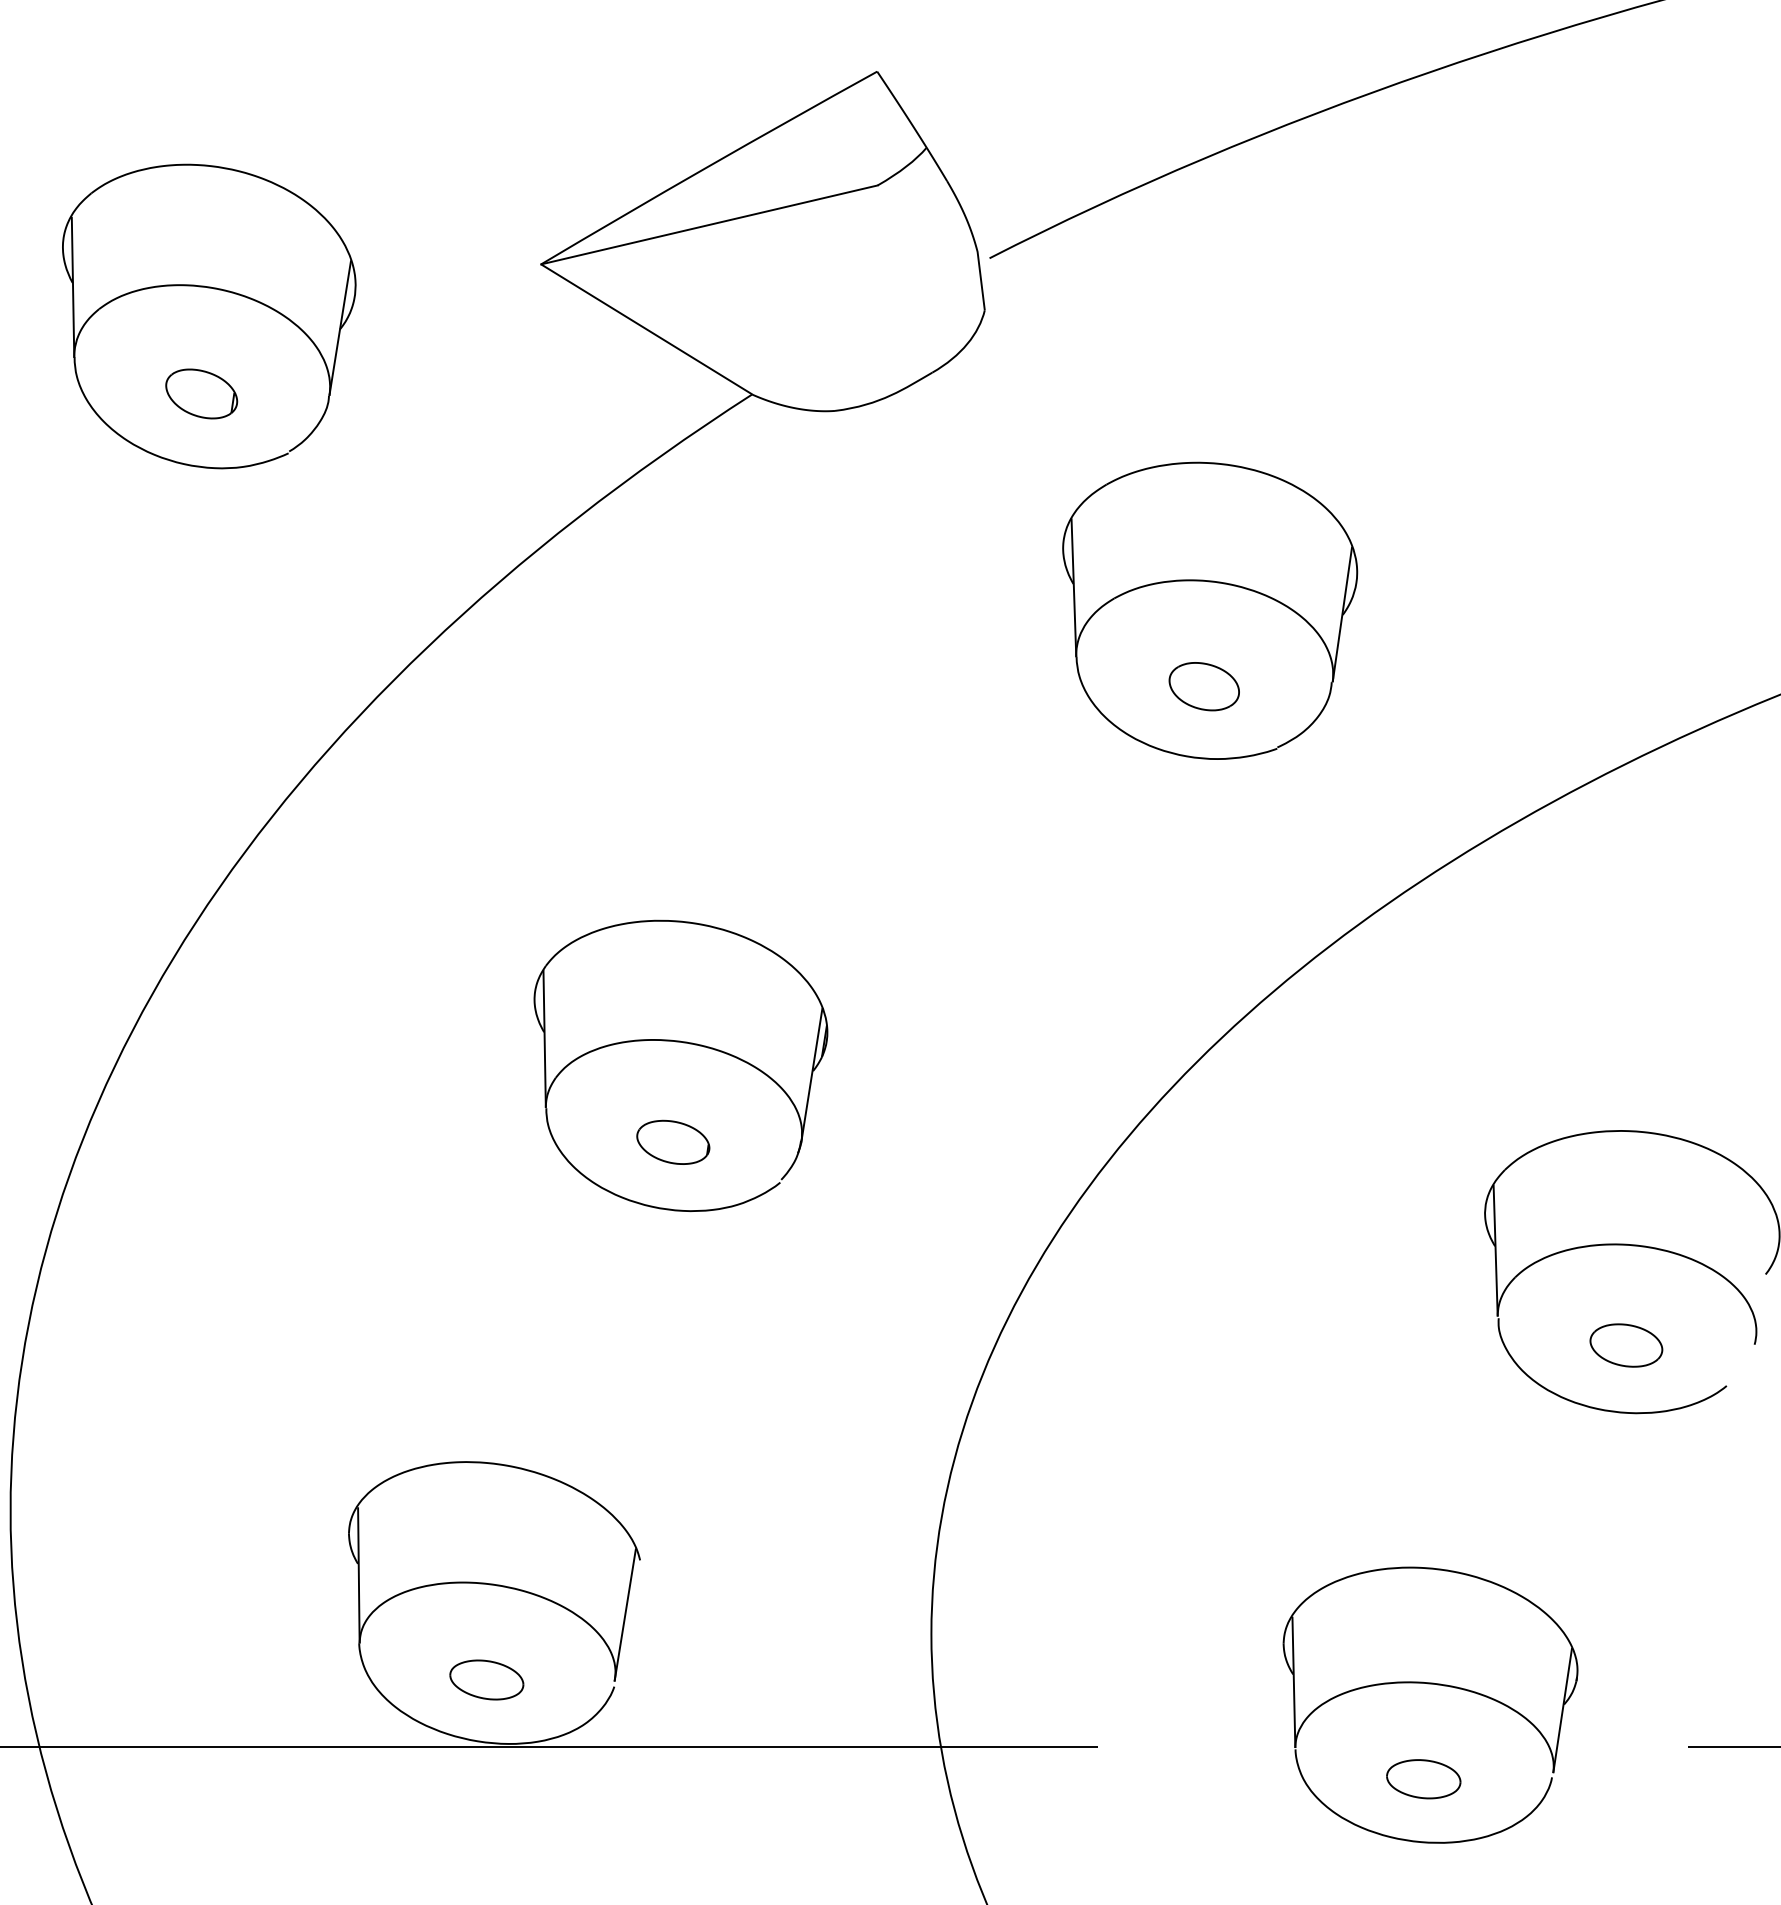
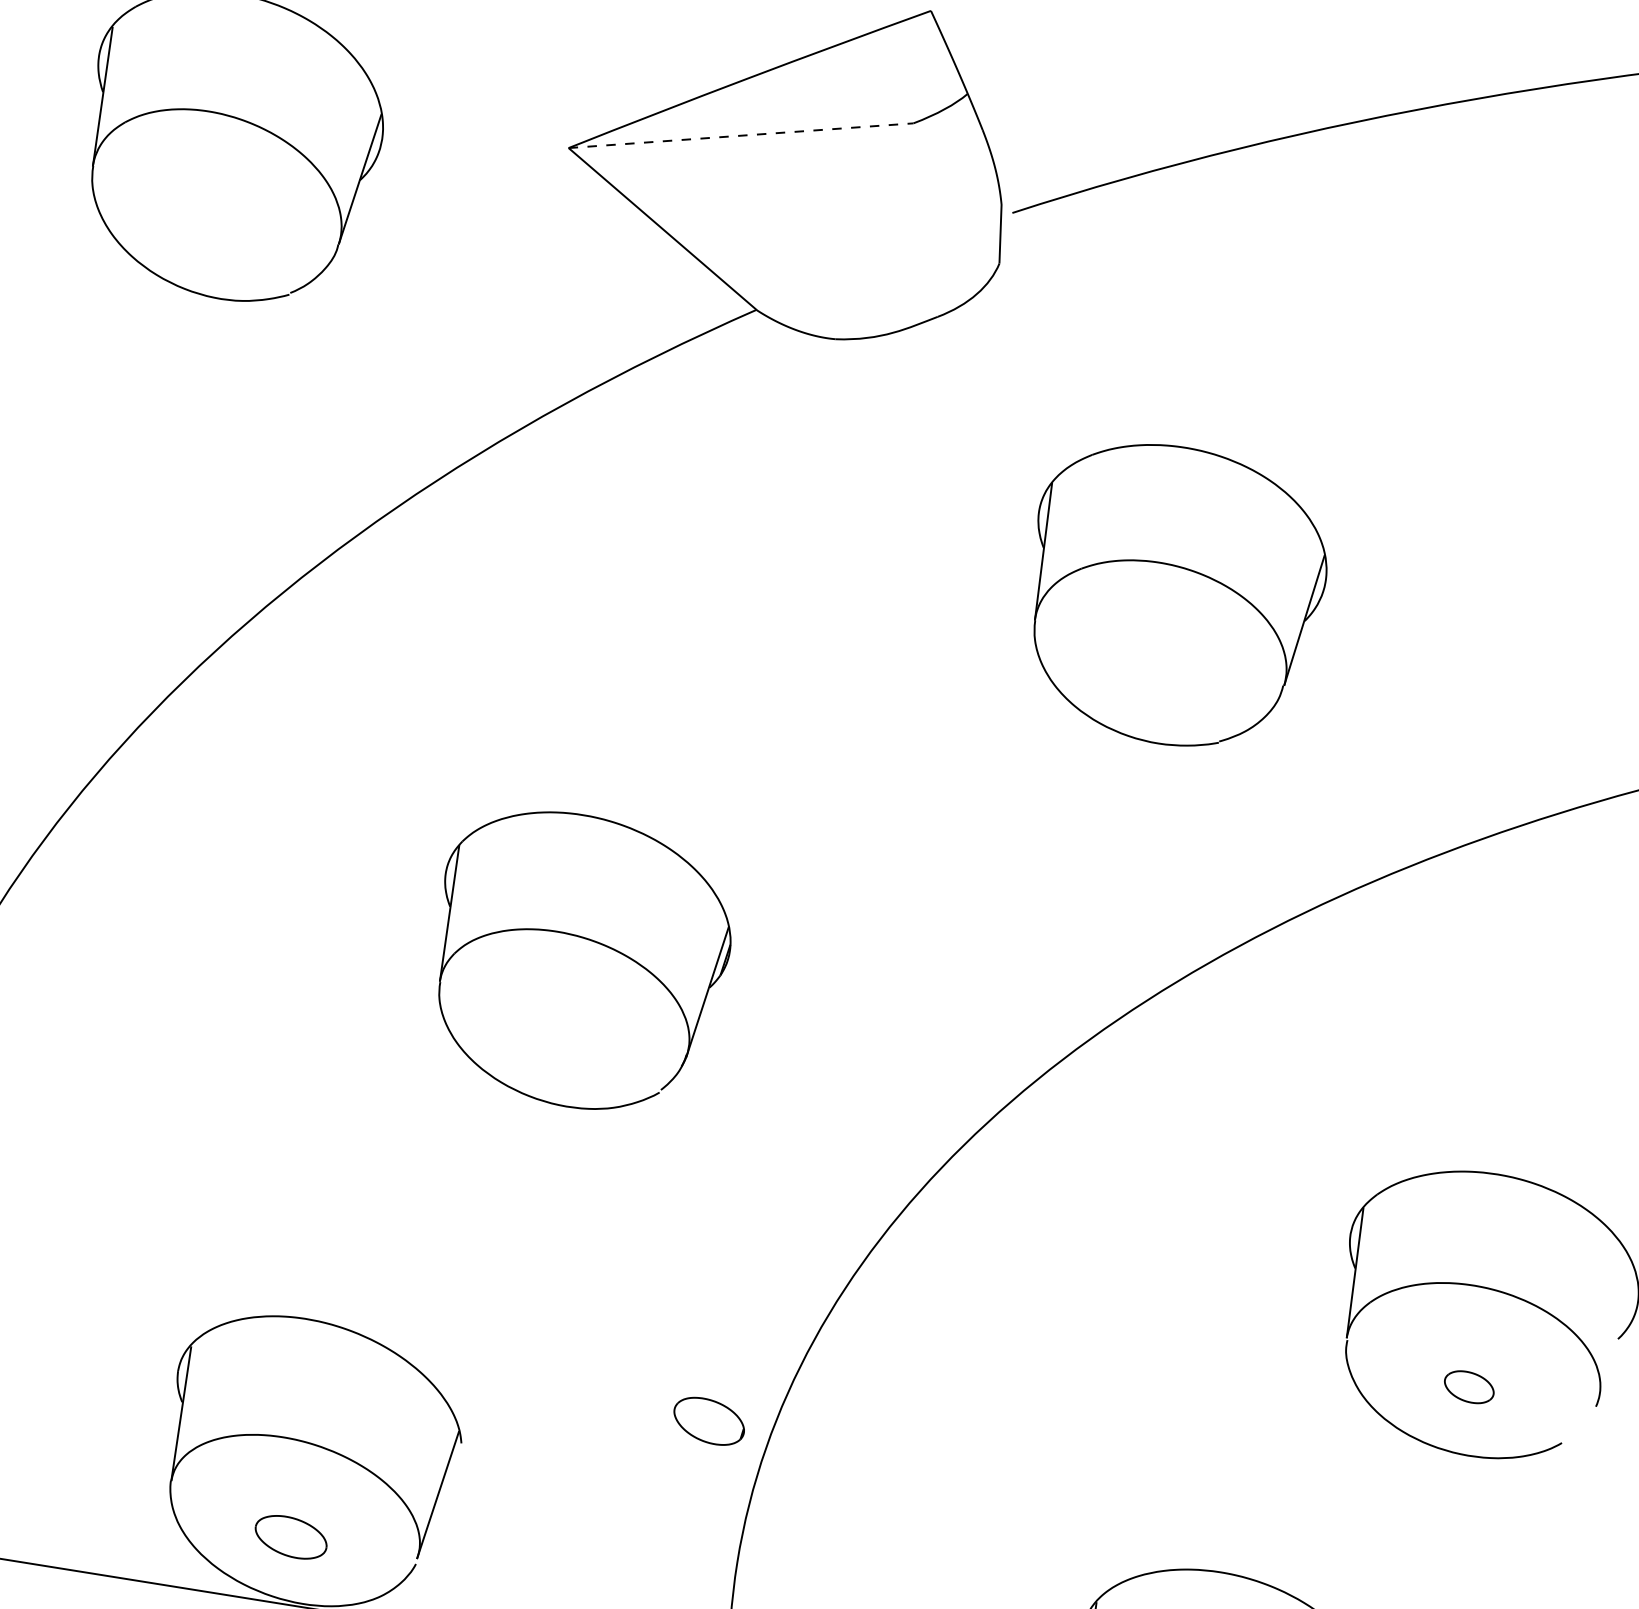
line: (709, 224) -> (741, 135), solid -> dashed
part: (201, 393) -> (212, 221), removed
part: (1203, 686) -> (1155, 669), removed
part: (673, 1141) -> (709, 1420), moved
part: (1626, 1345) -> (1469, 1387), size x0.7

